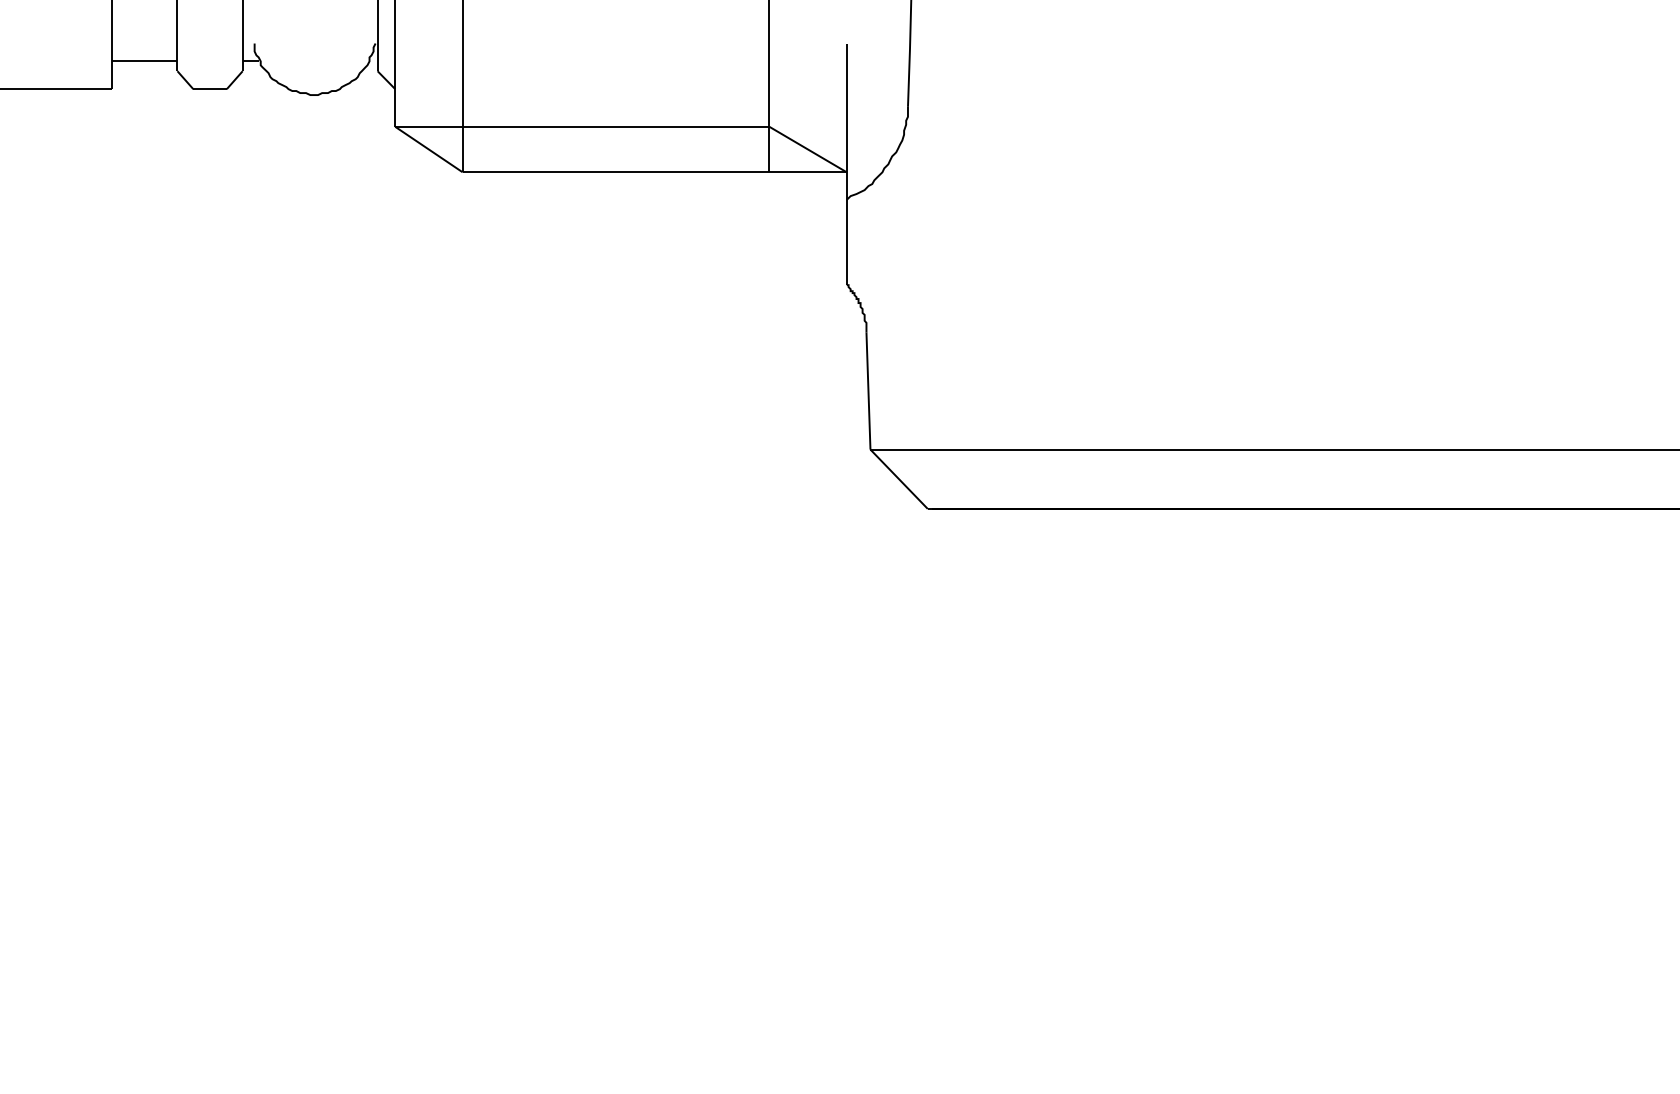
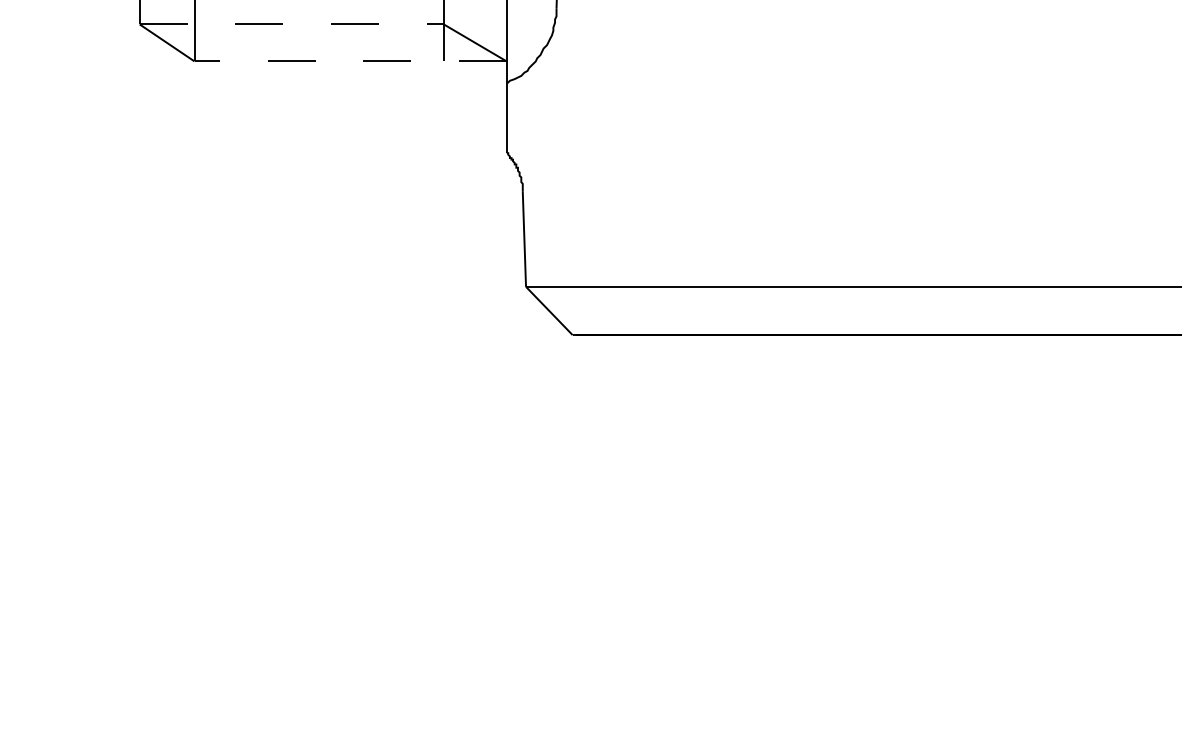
line: (582, 126) -> (291, 24), solid -> dashed
line: (654, 172) -> (350, 61), solid -> dashed

